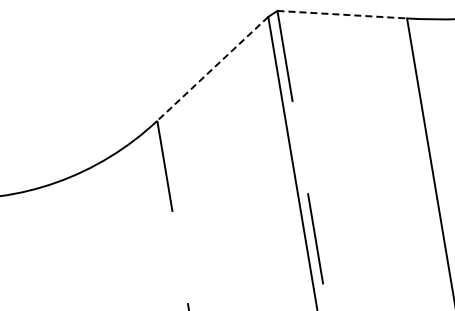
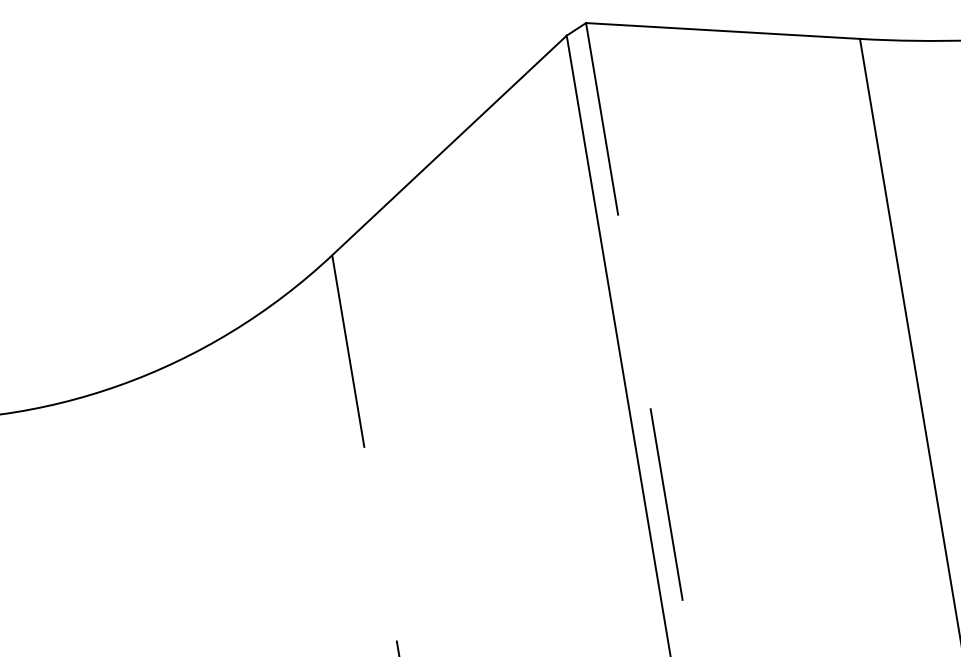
line: (342, 14) -> (723, 30), dashed -> solid
line: (212, 69) -> (448, 146), dashed -> solid

